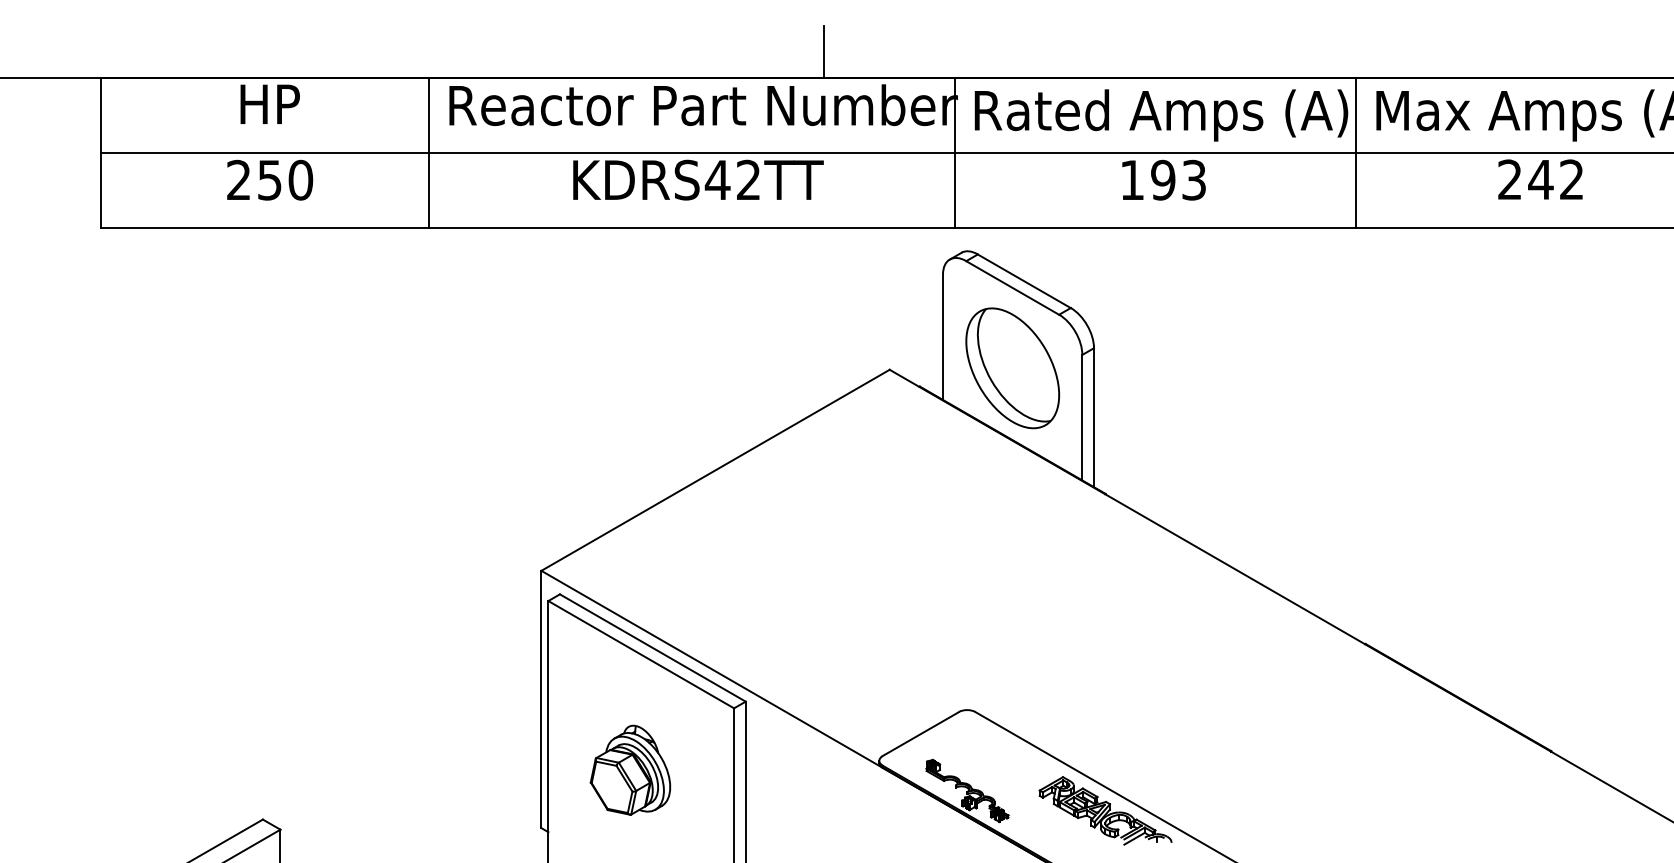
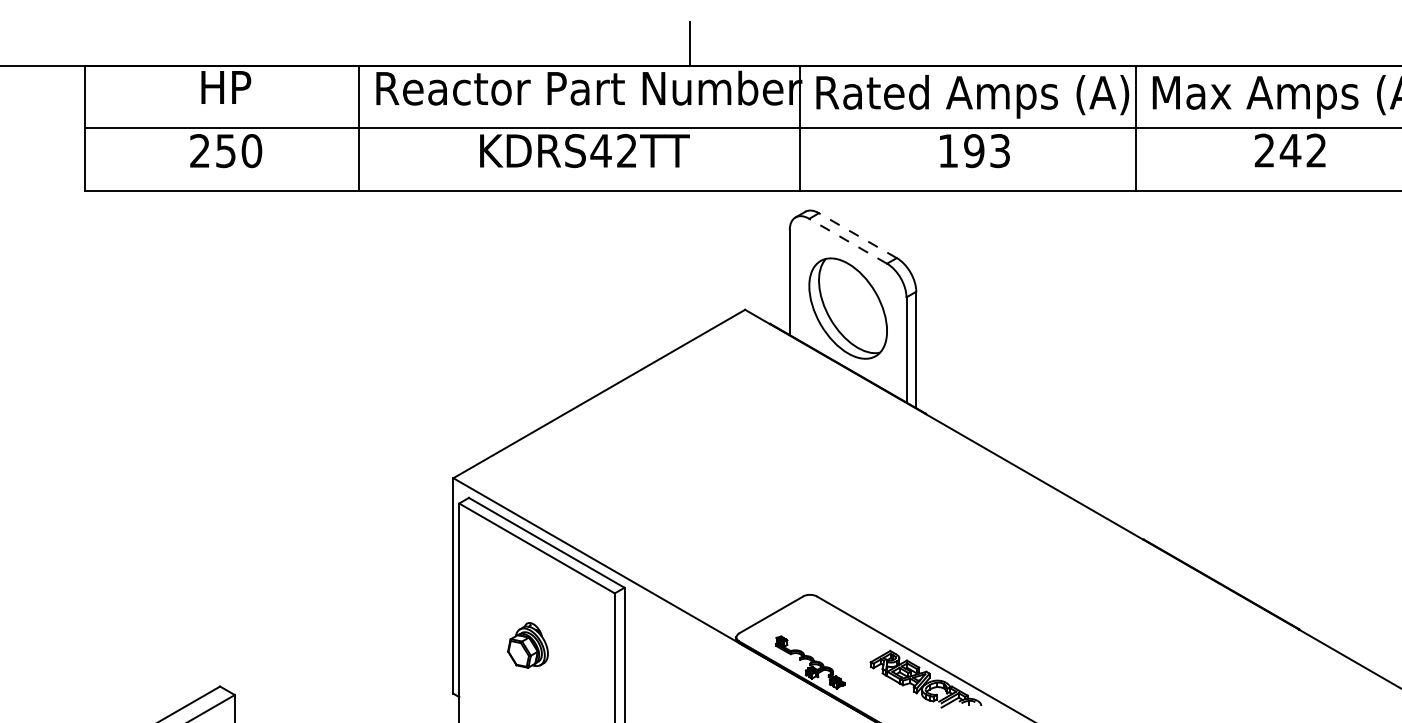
line: (1023, 281) -> (857, 235), solid -> dashed
line: (1013, 288) -> (848, 241), solid -> dashed
part: (629, 770) -> (527, 645), size x0.6

